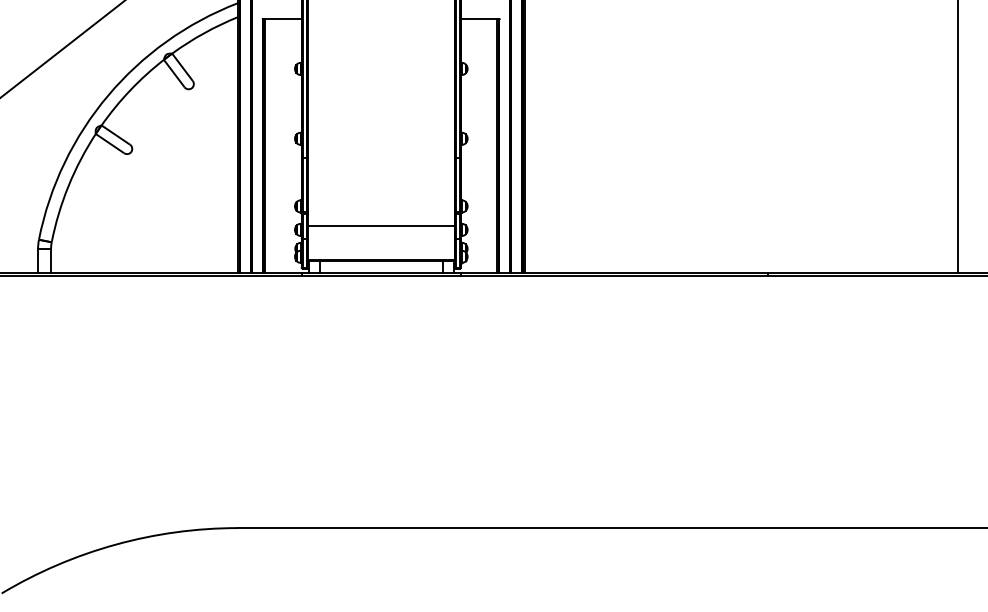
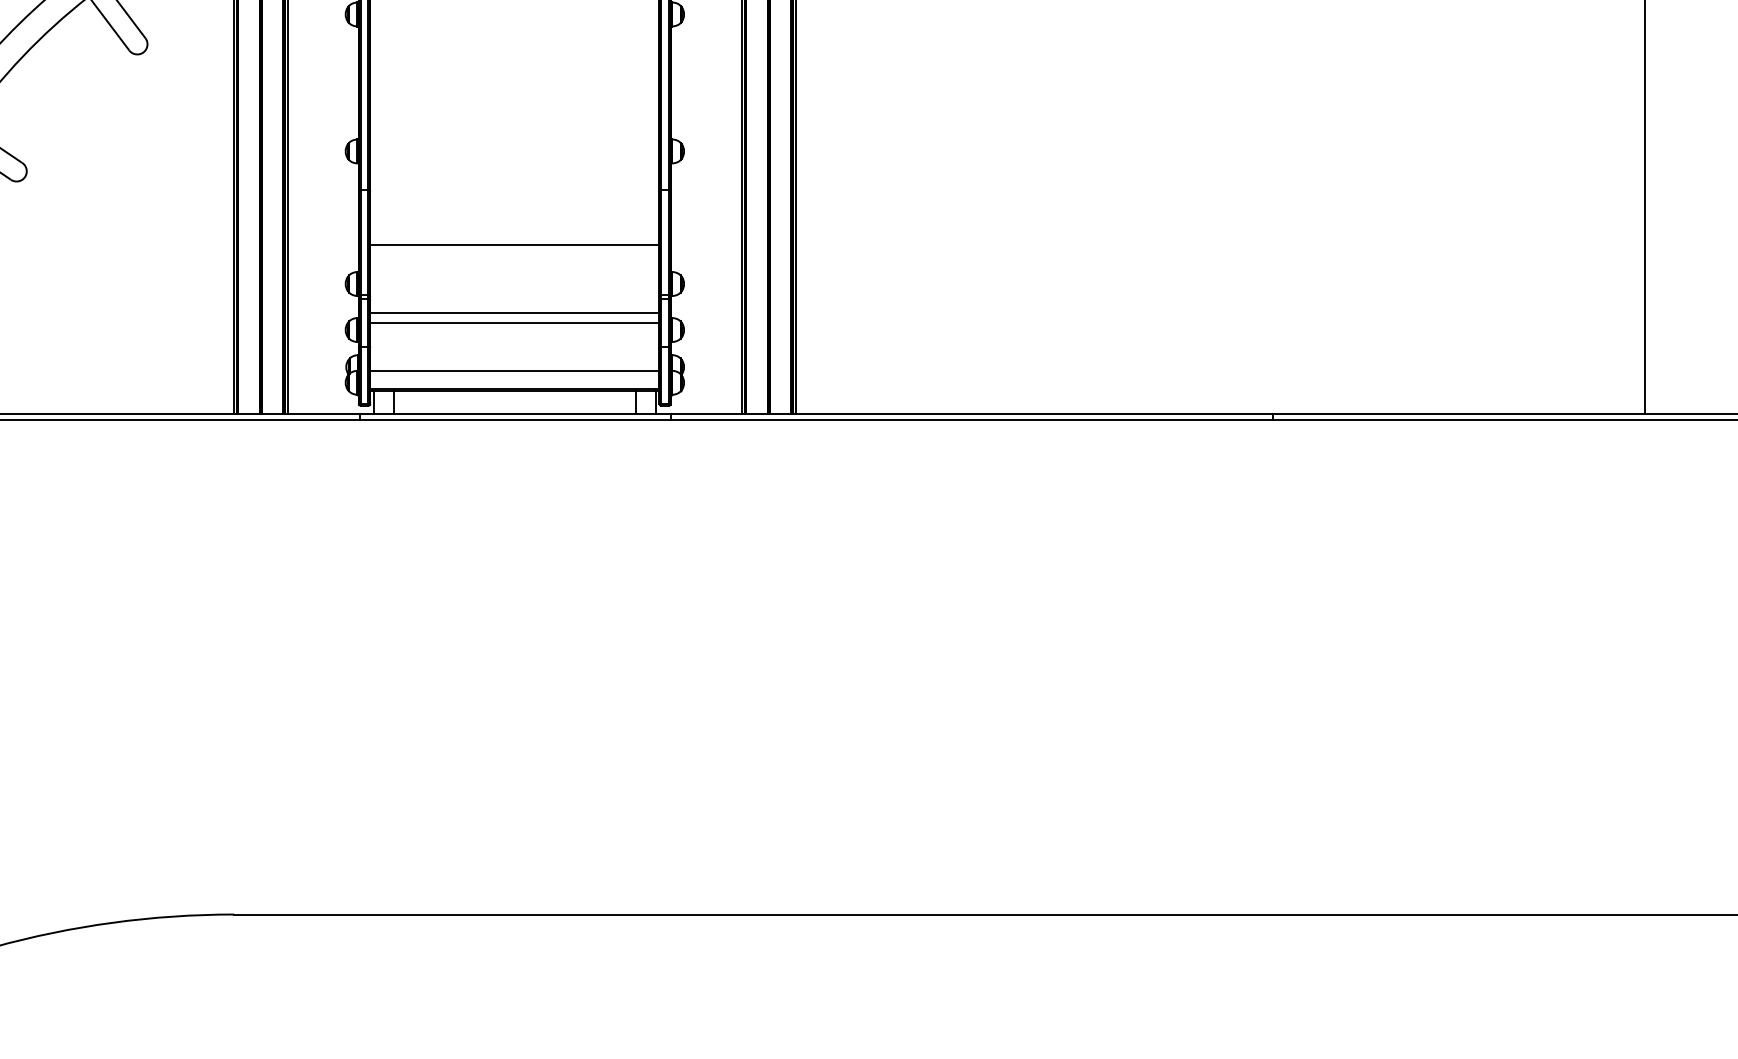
line: (381, 186) -> (515, 244), added
line: (381, 221) -> (515, 313), added
line: (381, 250) -> (515, 370), added

